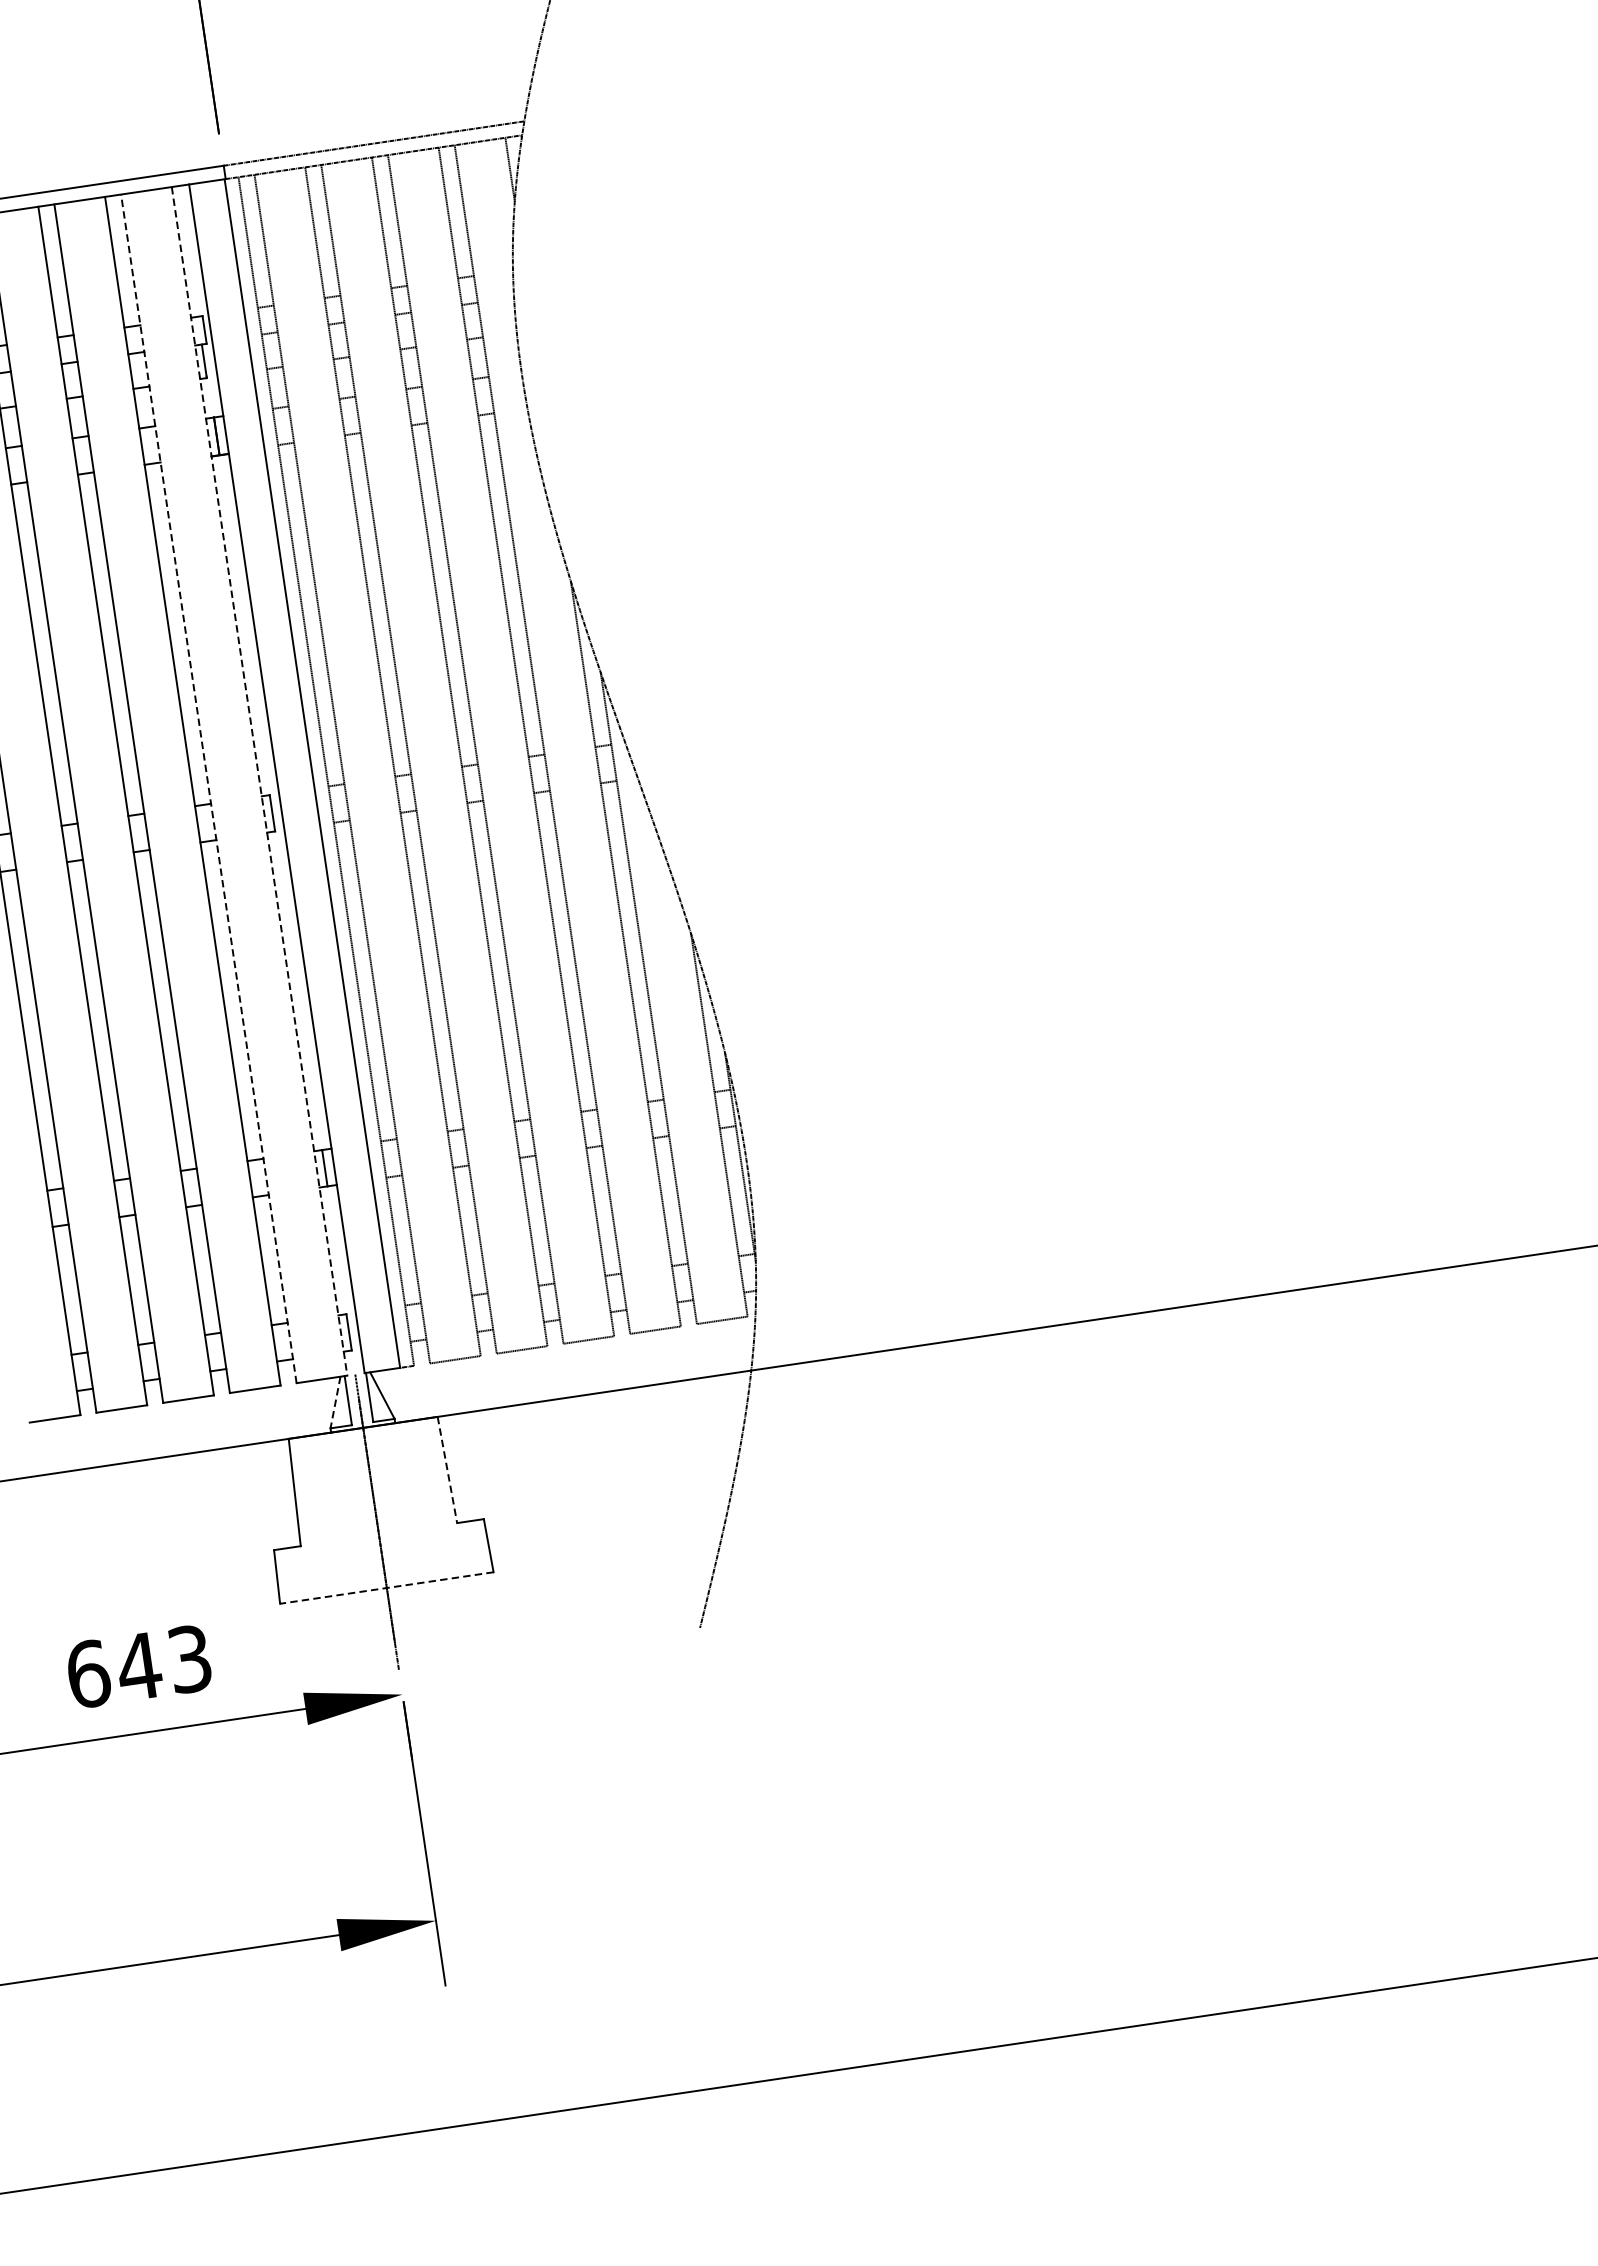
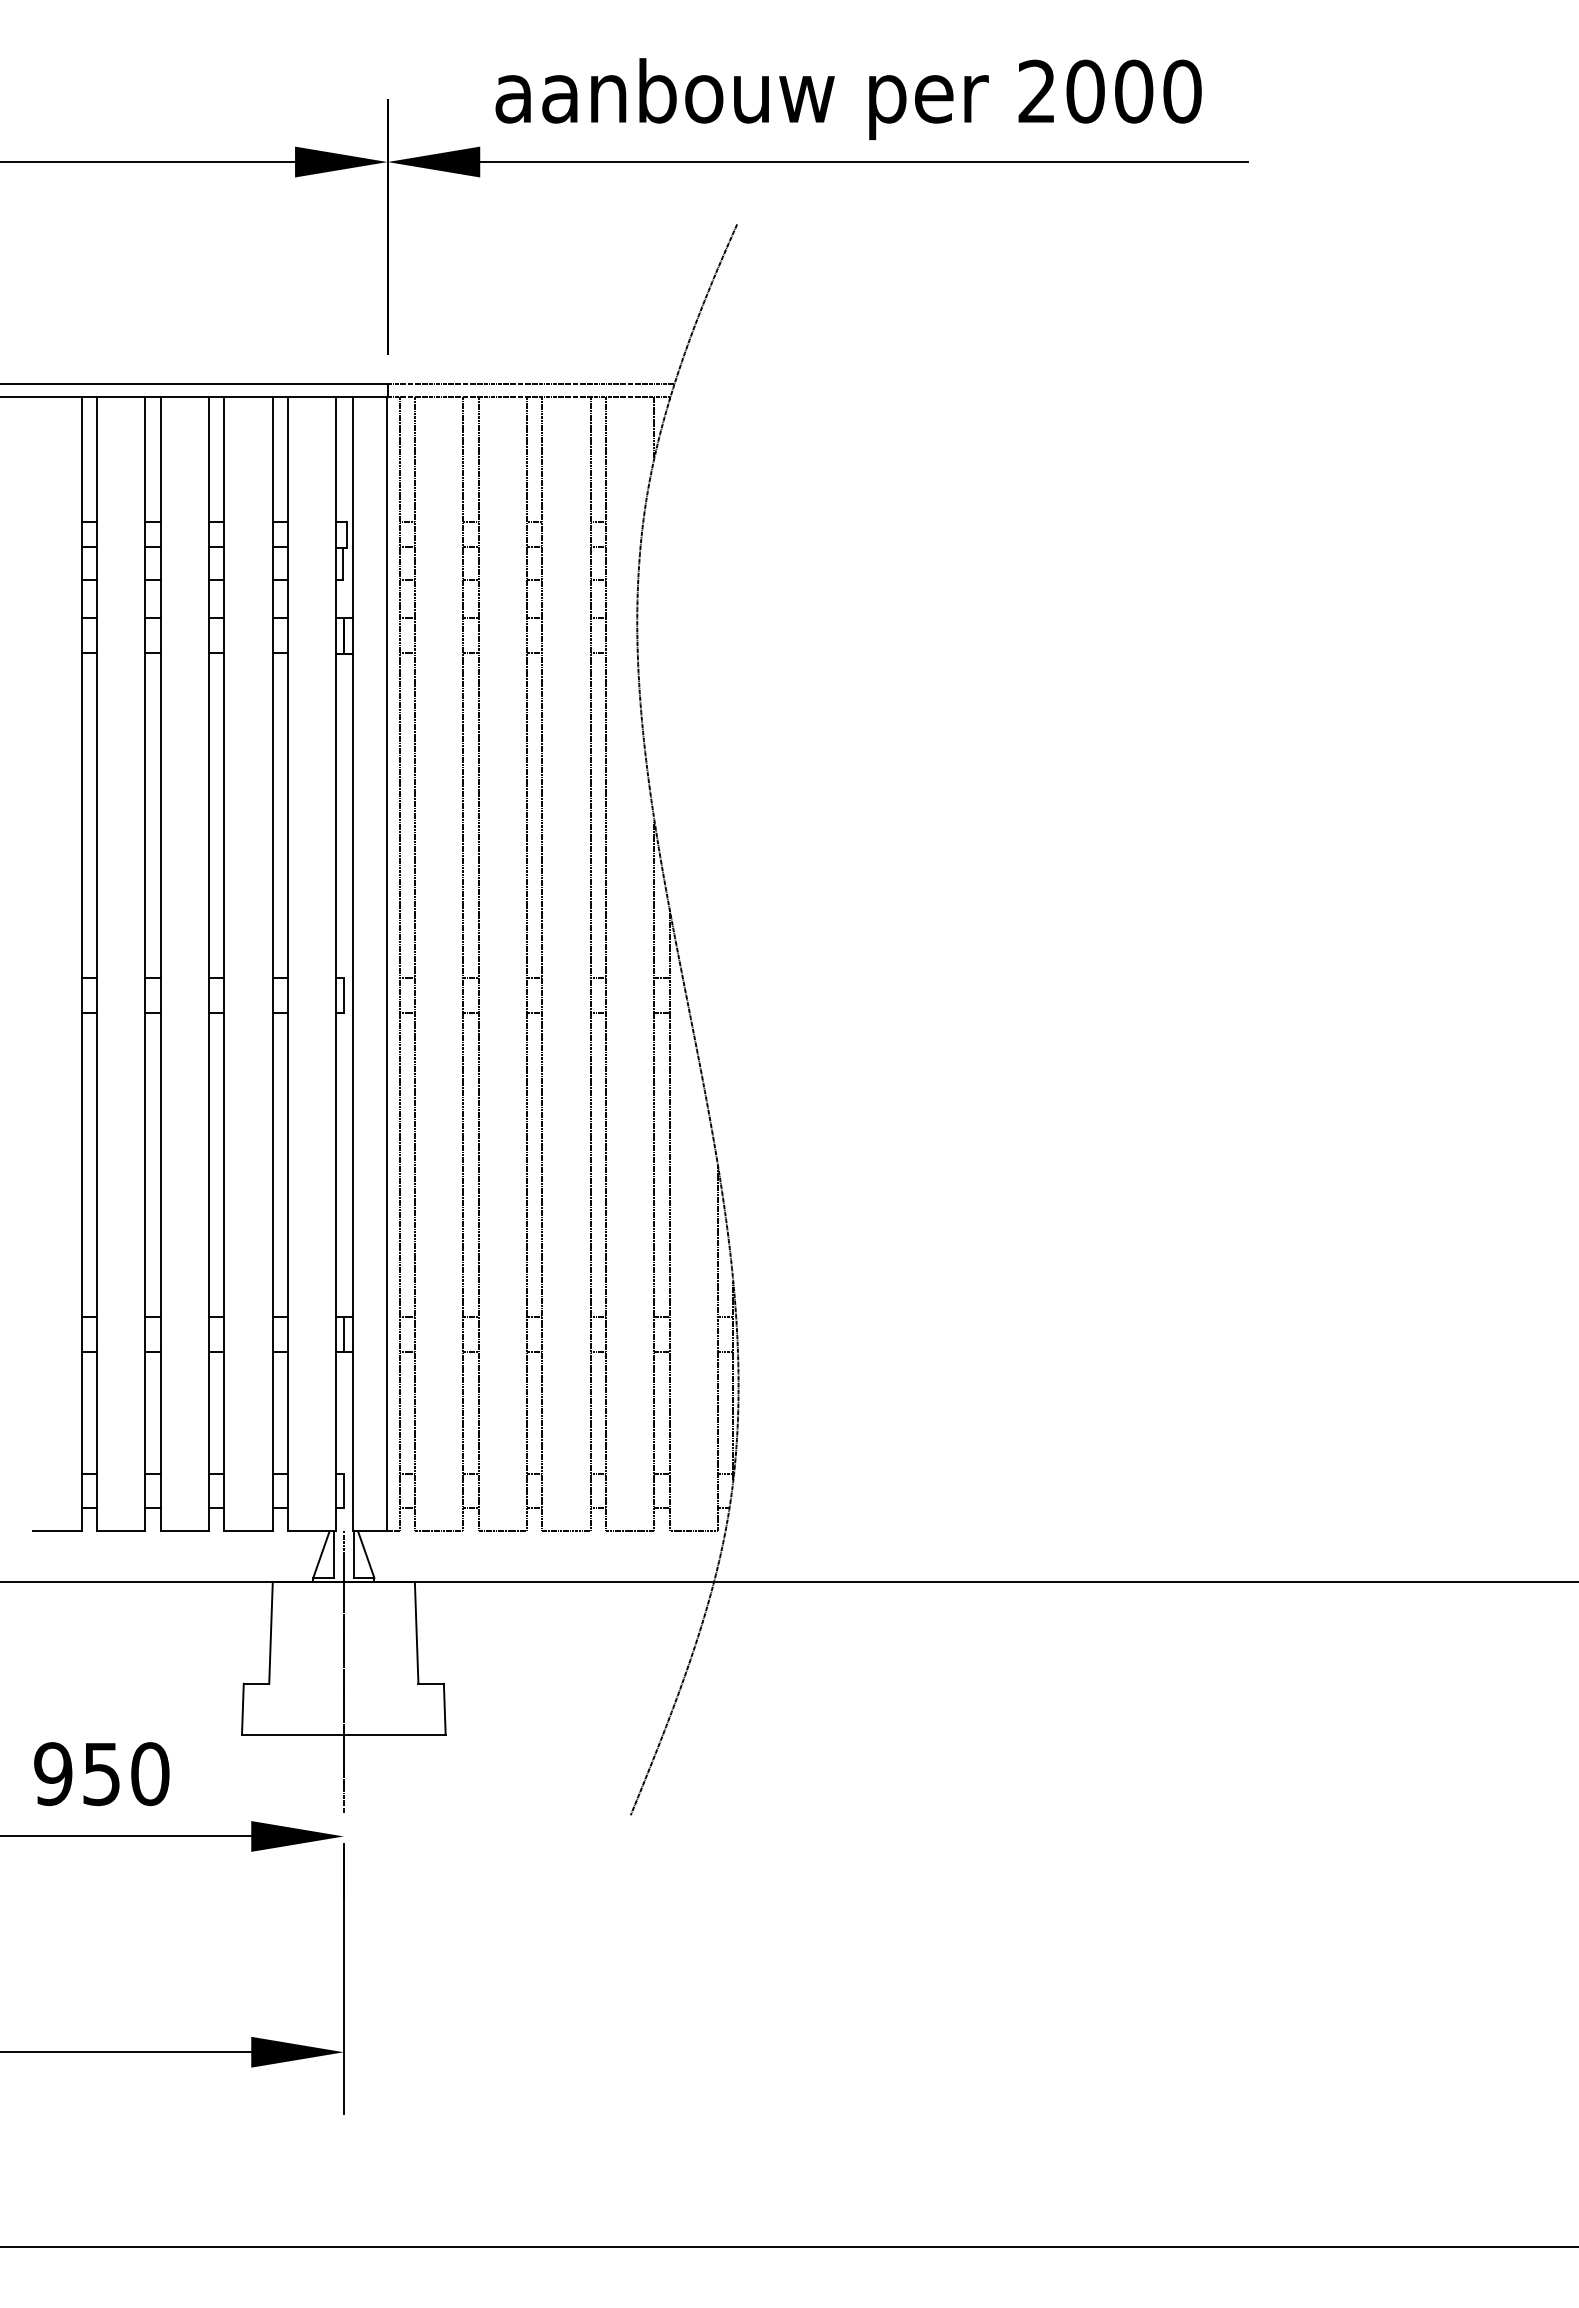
line: (259, 781) -> (336, 964), dashed -> solid
line: (208, 789) -> (287, 964), dashed -> solid
line: (335, 1402) -> (321, 1554), dashed -> solid
line: (447, 1469) -> (416, 1632), dashed -> solid
line: (386, 1587) -> (343, 1734), dashed -> solid
text: (138, 1667) -> (101, 1774), 643 -> 950

